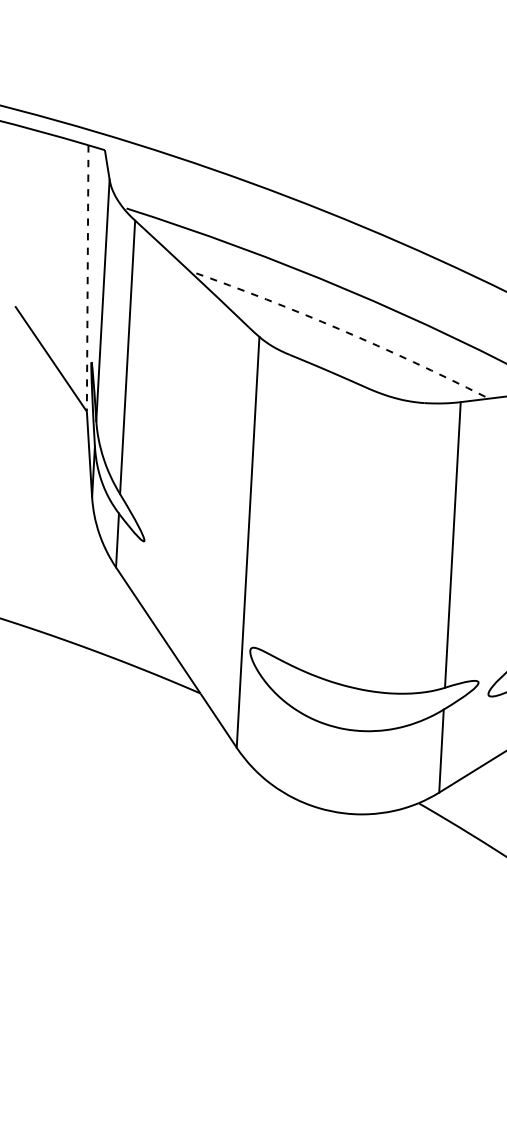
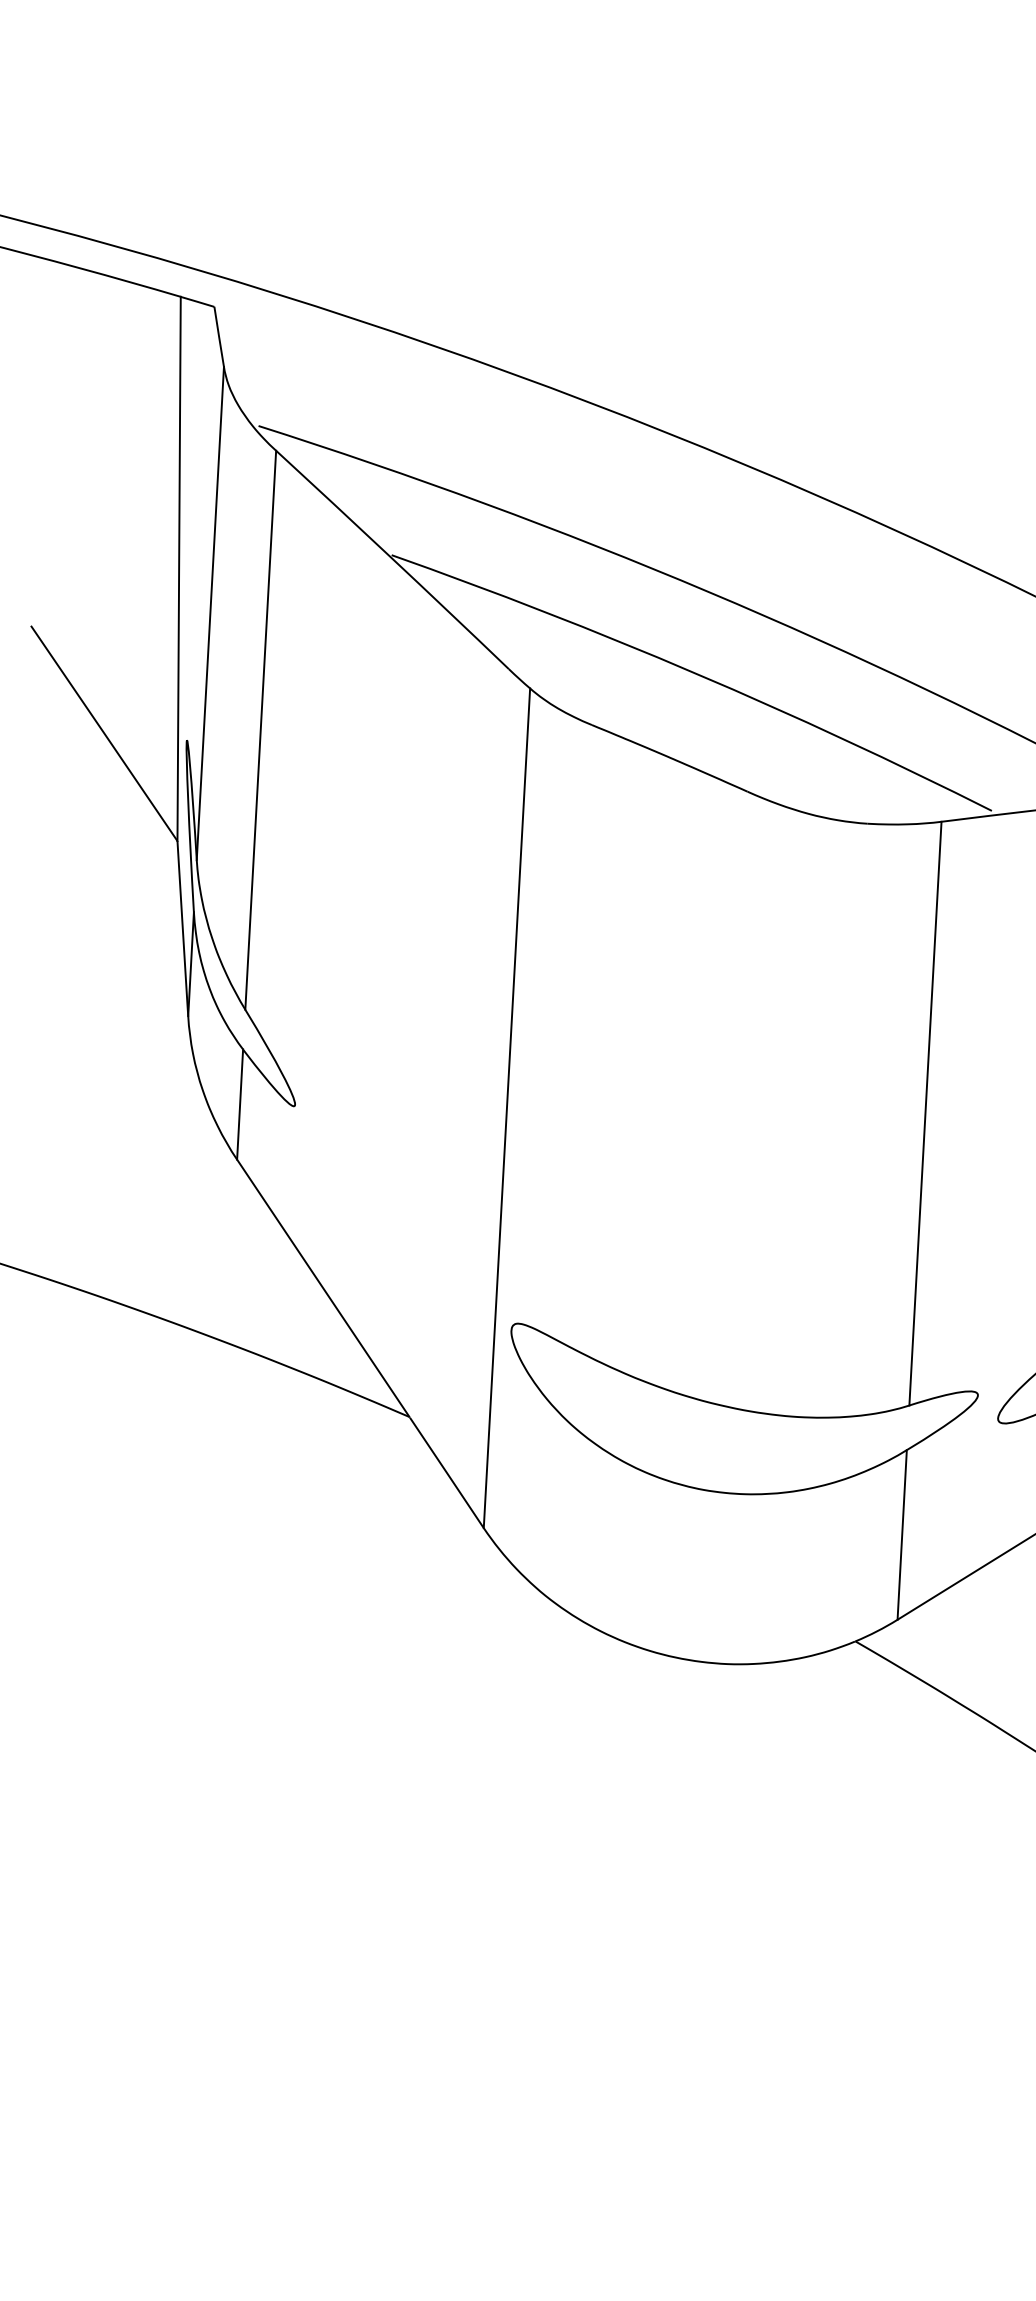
line: (87, 278) -> (178, 569), dashed -> solid
arc: (340, 329) -> (695, 673), dashed -> solid

